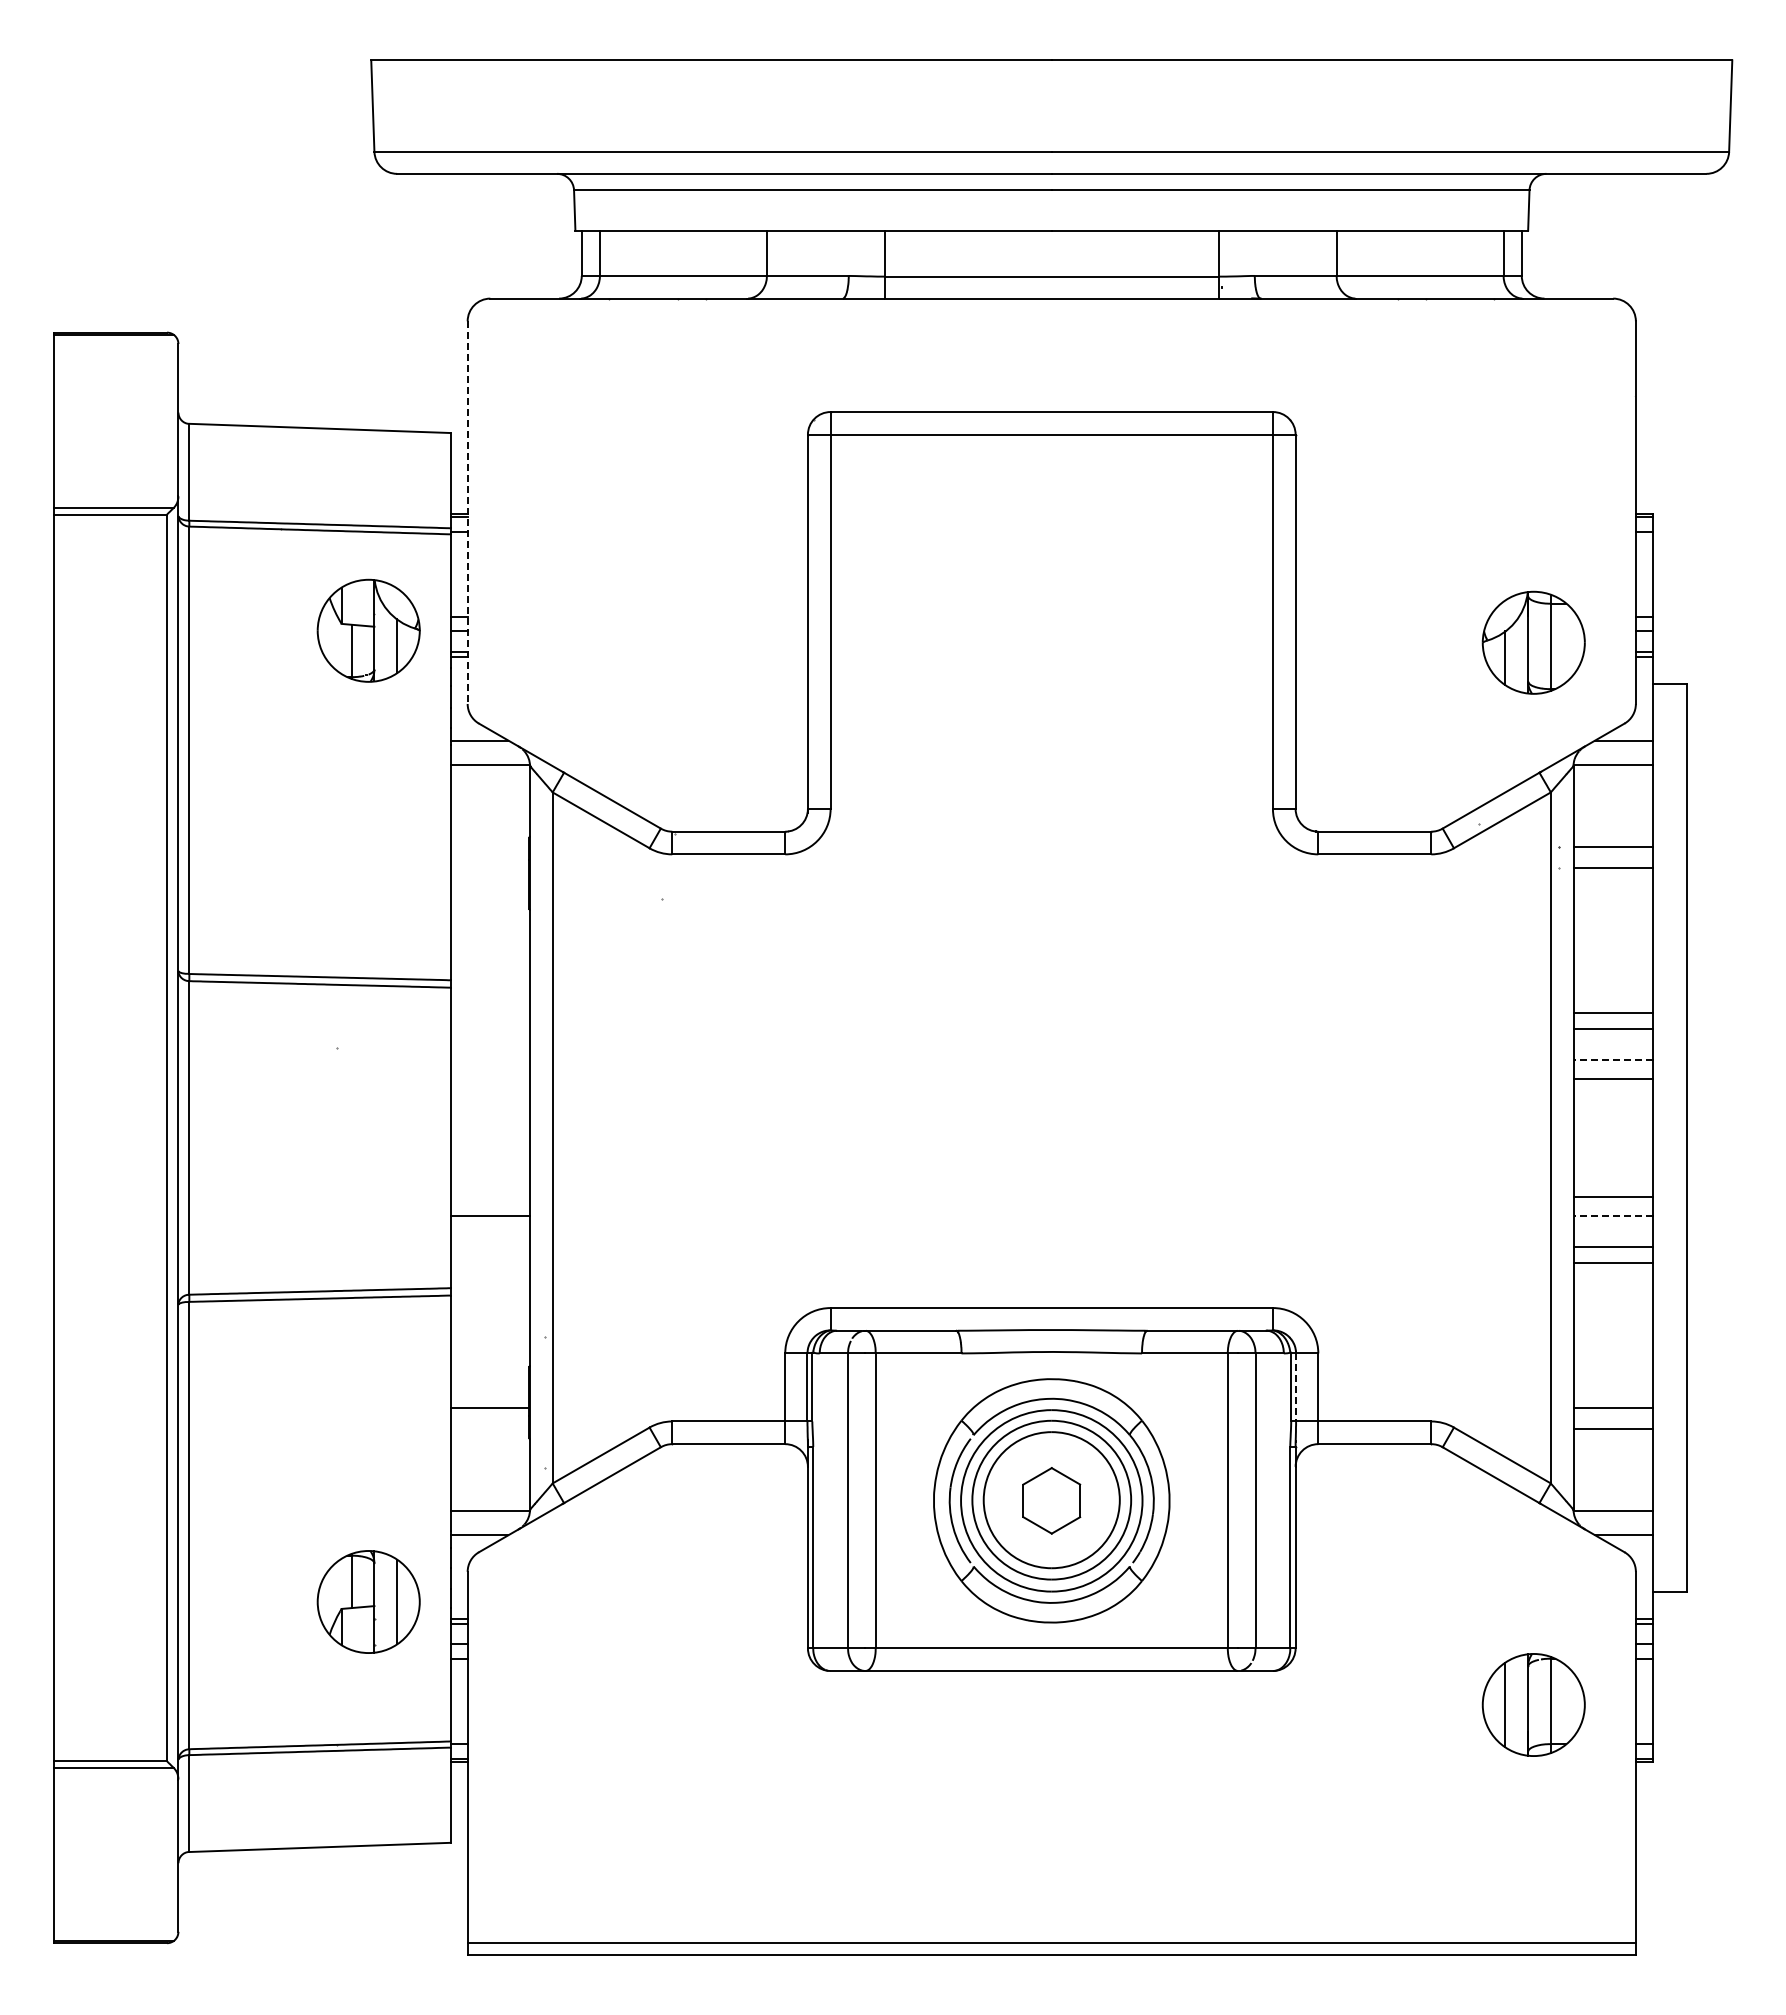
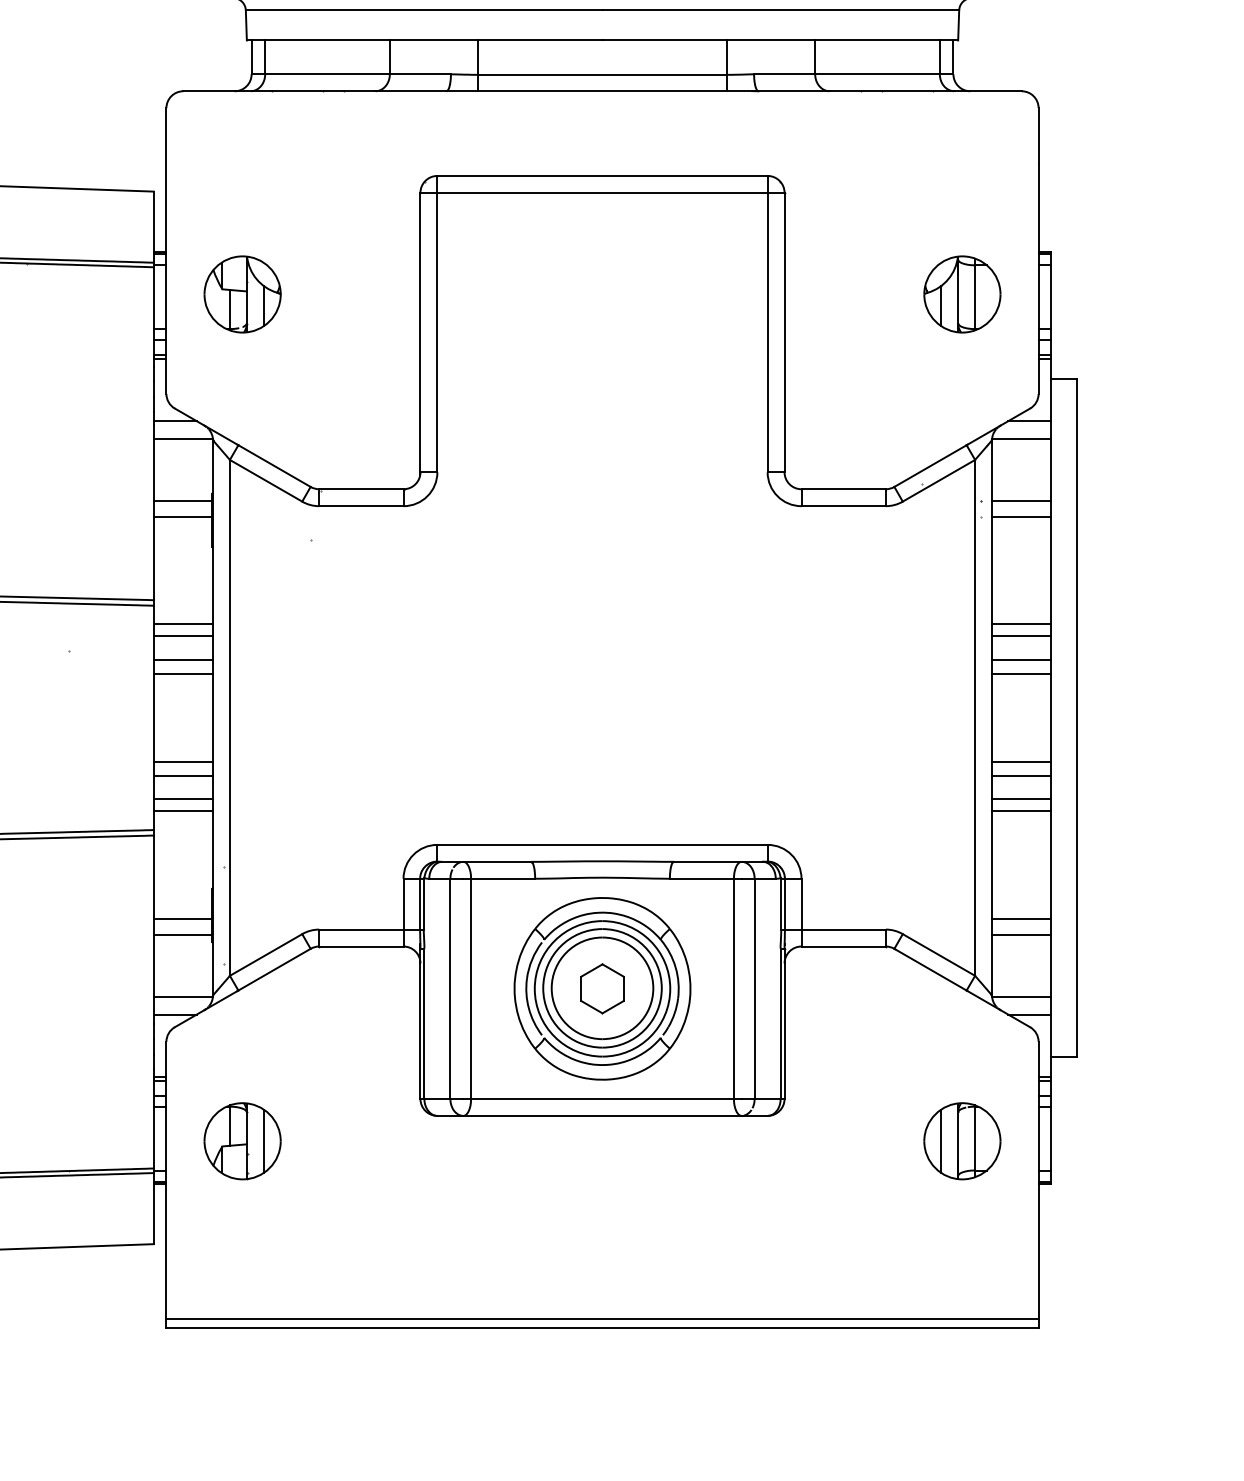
line: (467, 513) -> (166, 251), dashed -> solid
part: (368, 630) -> (242, 294), moved
part: (1533, 642) -> (962, 294), moved
line: (489, 846) -> (182, 500), added
line: (489, 868) -> (182, 516), added
line: (490, 1012) -> (183, 624), added
line: (490, 1028) -> (183, 636), added
line: (490, 1059) -> (183, 659), added
line: (1613, 1059) -> (1021, 659), dashed -> solid
line: (490, 1078) -> (183, 673), added
line: (490, 1196) -> (183, 761), added
line: (1613, 1216) -> (1021, 776), dashed -> solid
line: (490, 1247) -> (183, 799), added
line: (490, 1263) -> (183, 811), added
line: (1296, 1387) -> (785, 904), dashed -> solid
line: (489, 1428) -> (182, 934), added
part: (368, 1601) -> (242, 1140), moved

